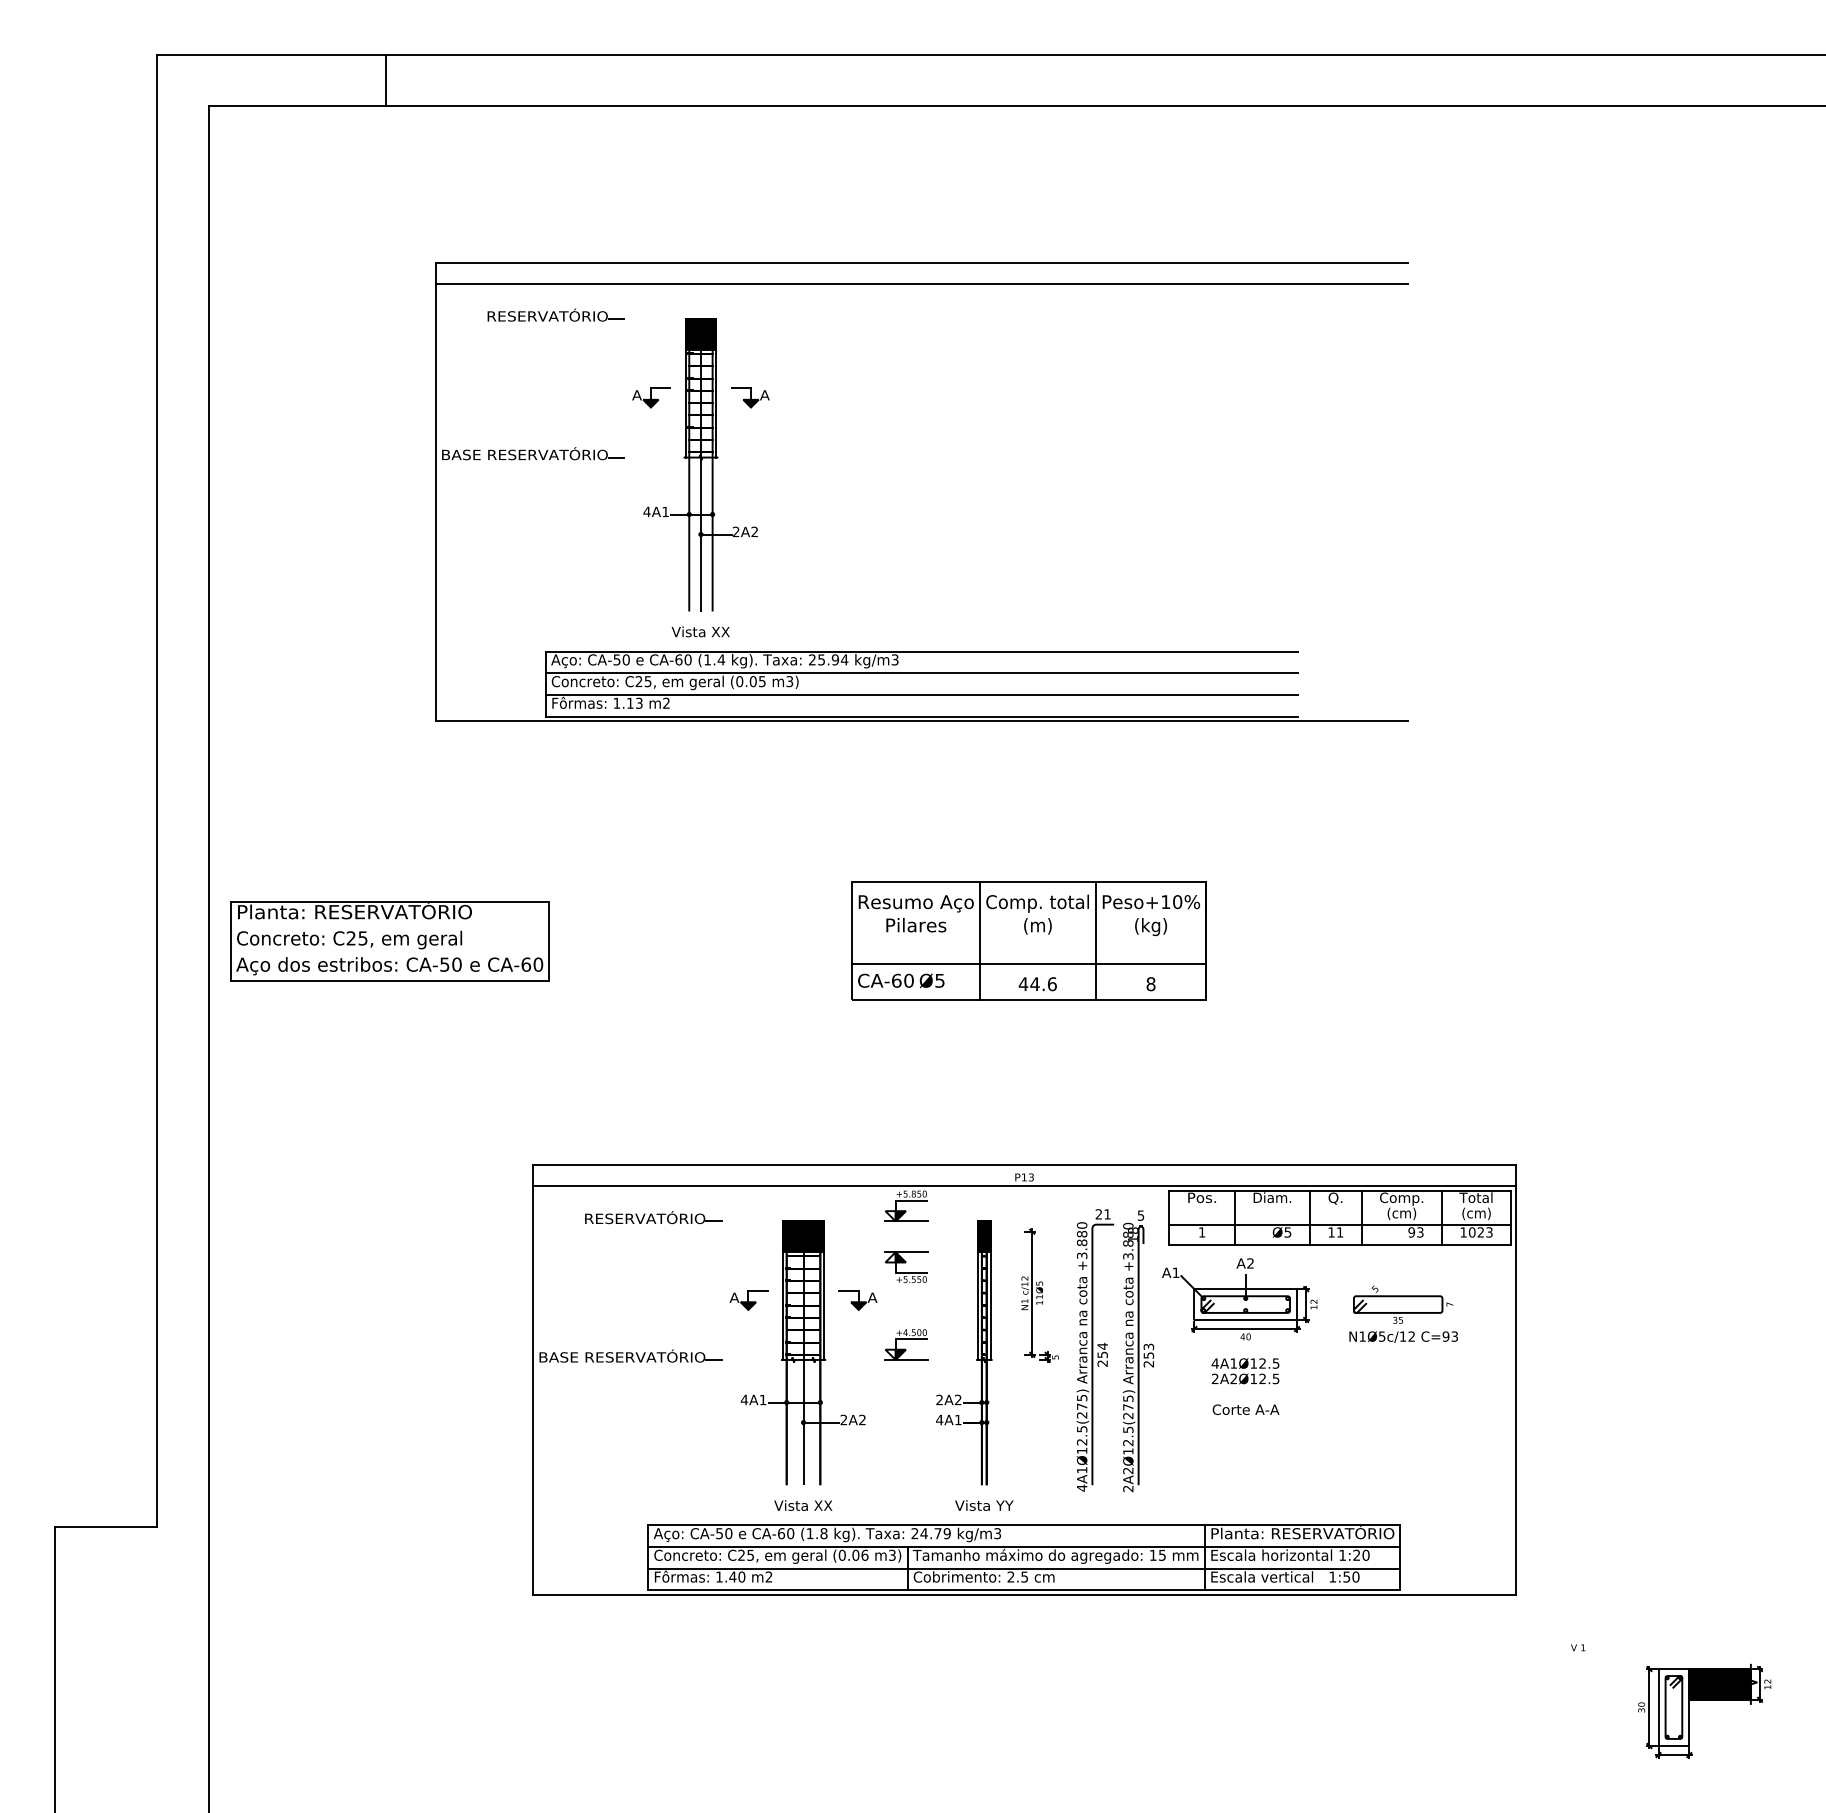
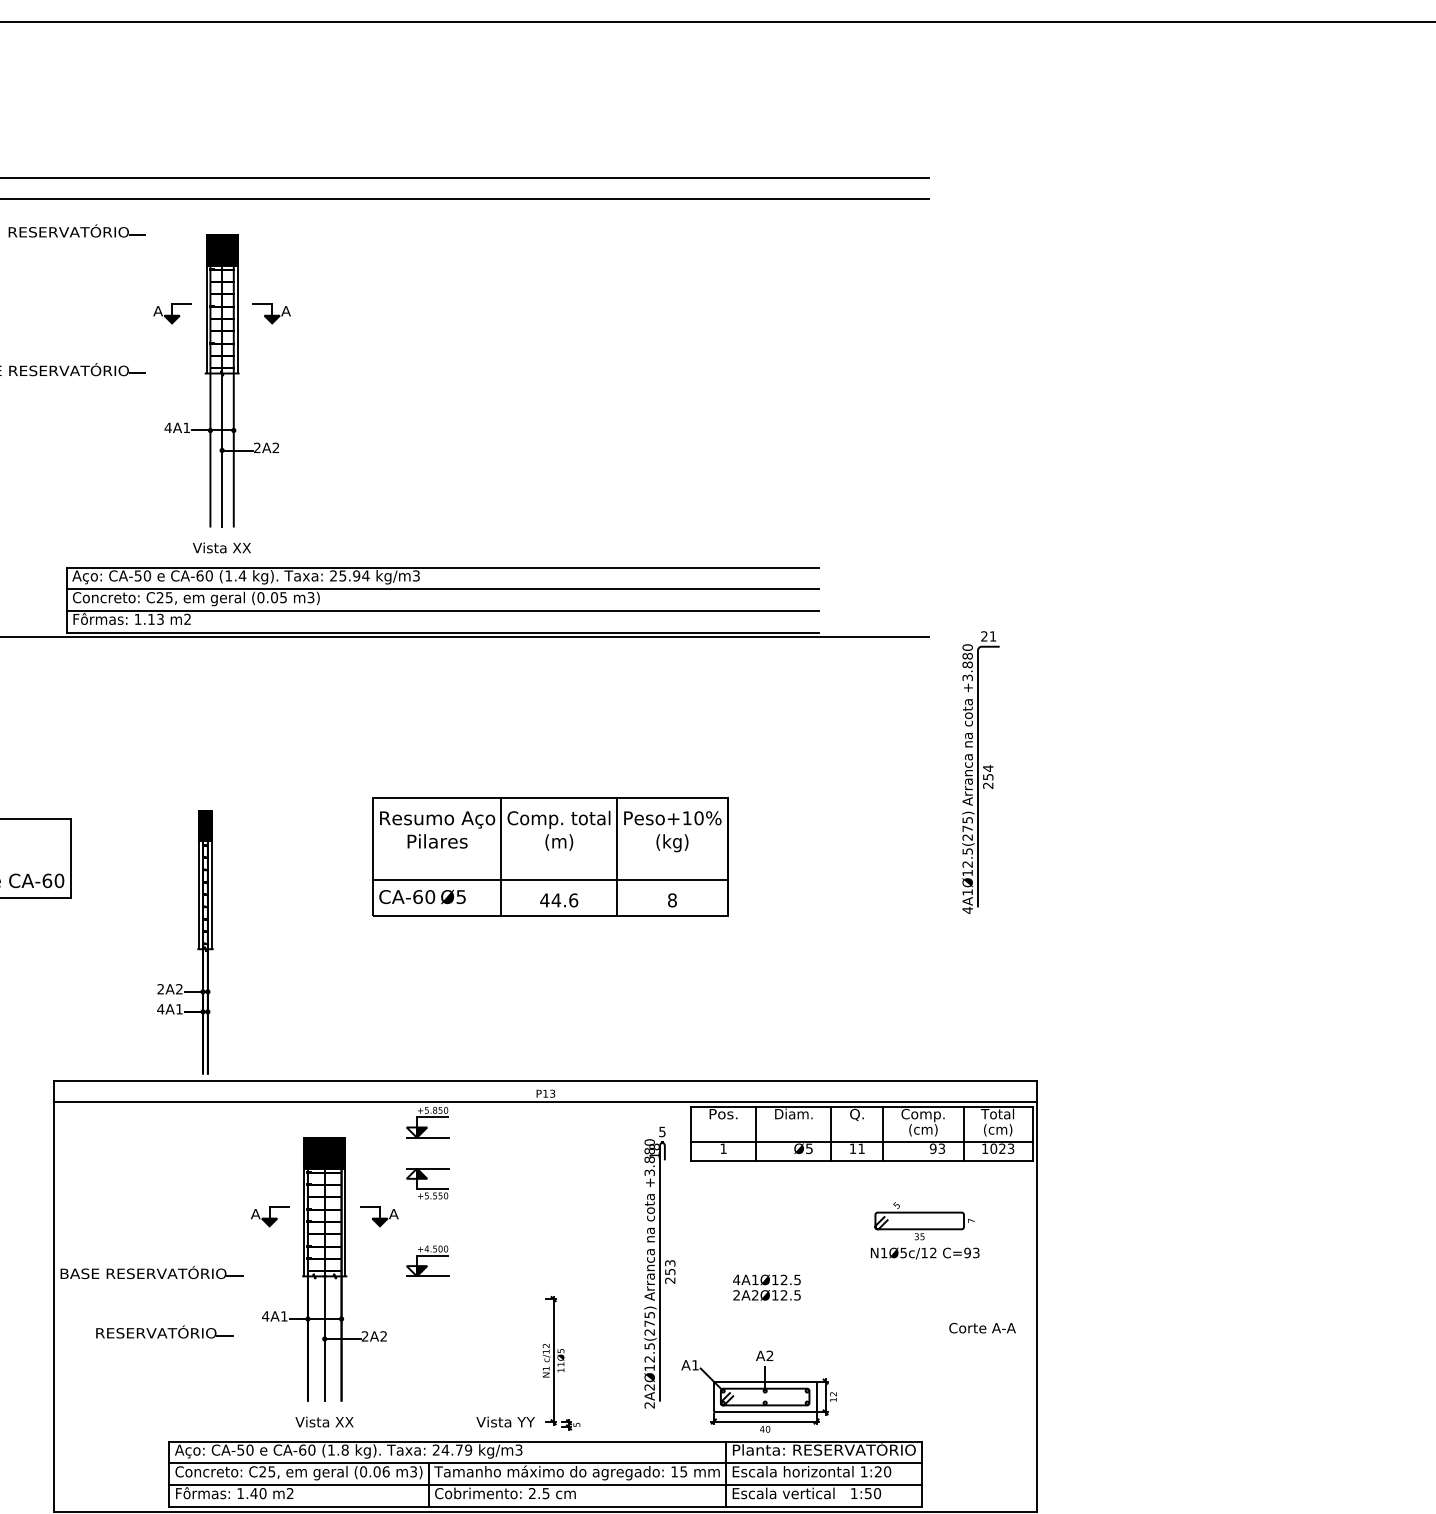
part: (653, 1217) -> (164, 1331), moved
part: (1039, 1295) -> (560, 1362), moved
part: (1239, 1299) -> (758, 1391), moved
part: (1095, 1350) -> (981, 772), moved
part: (977, 1352) -> (198, 941), moved
text: (1245, 1409) -> (982, 1327), moved

